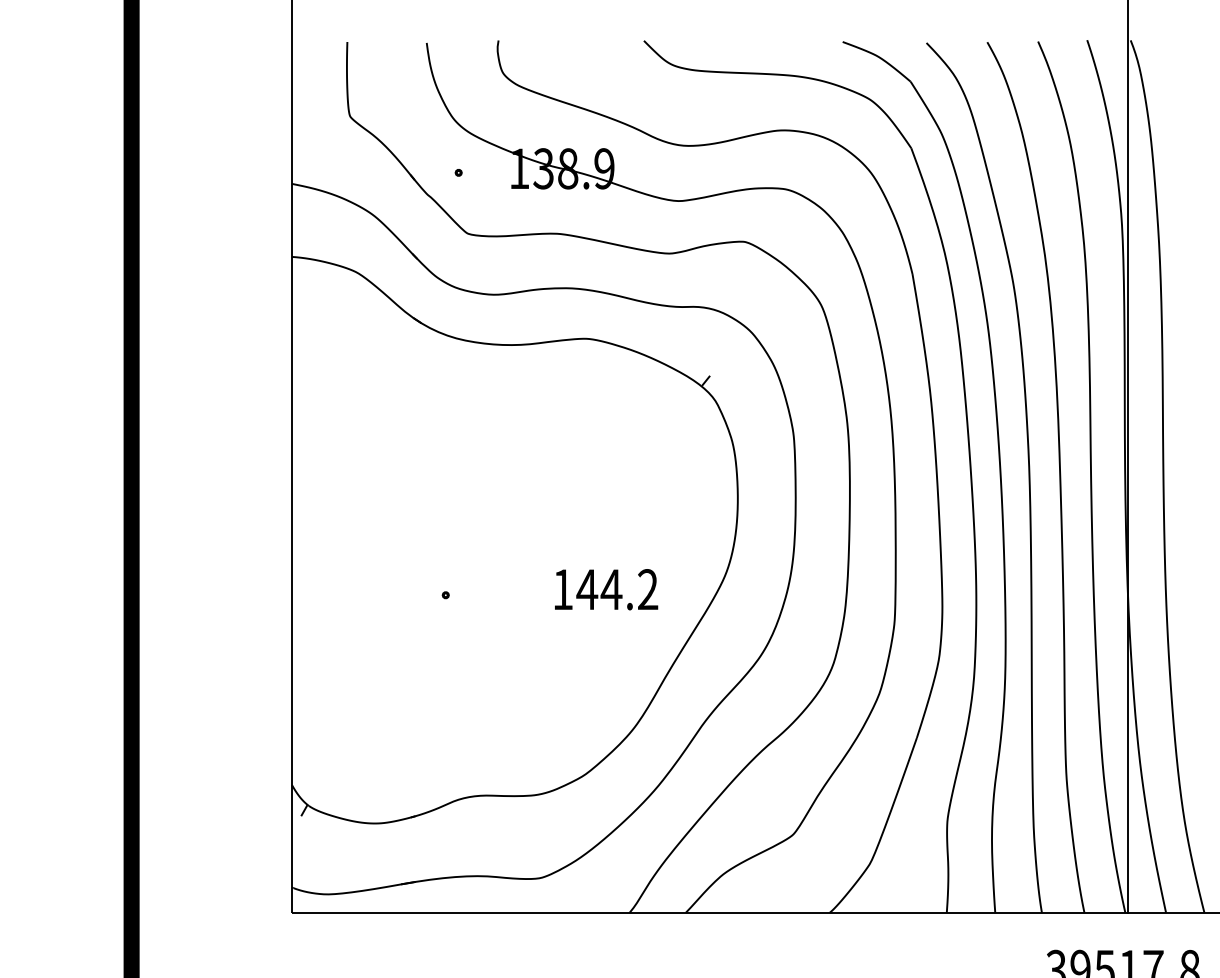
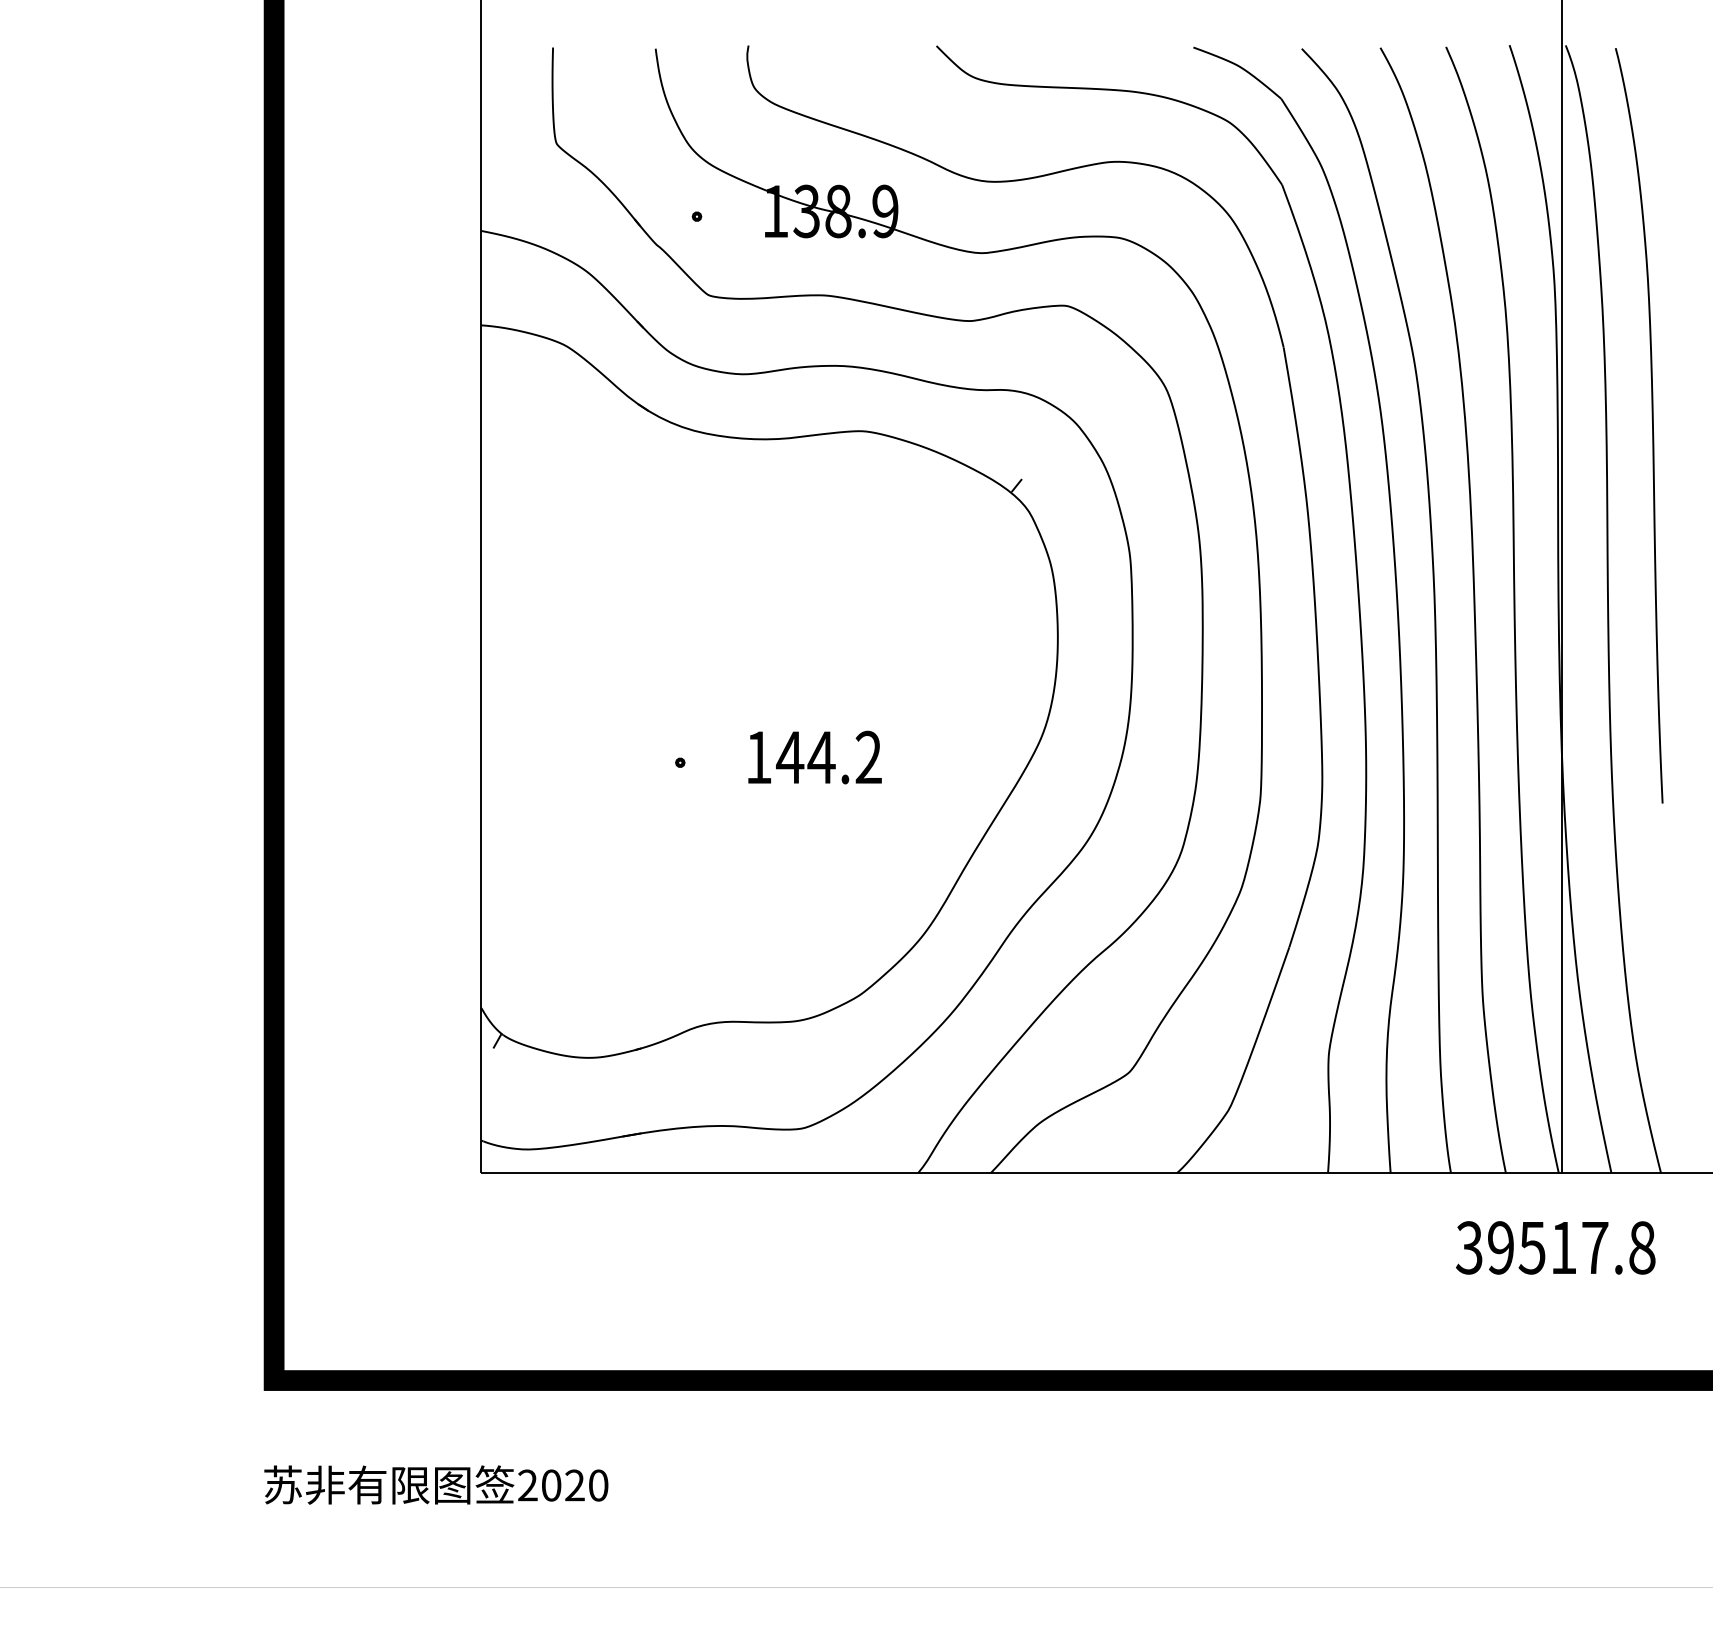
curve: (1197, 334) -> (1652, 425), added
text: (606, 589) -> (814, 757), moved

